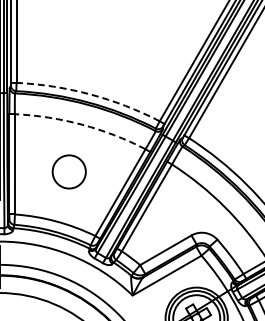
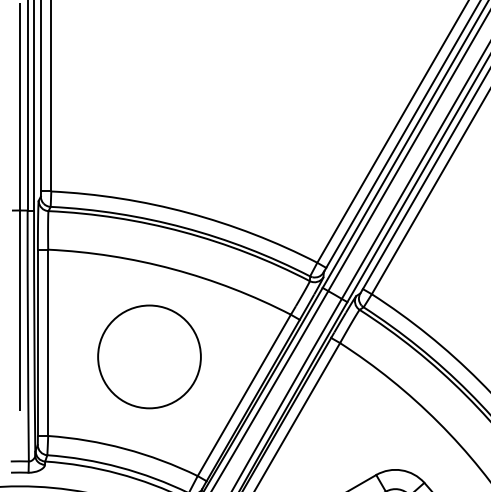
arc: (90, 94) -> (188, 213), dashed -> solid
arc: (82, 124) -> (173, 268), dashed -> solid
circle: (68, 171) -> (147, 356), size x1.67

